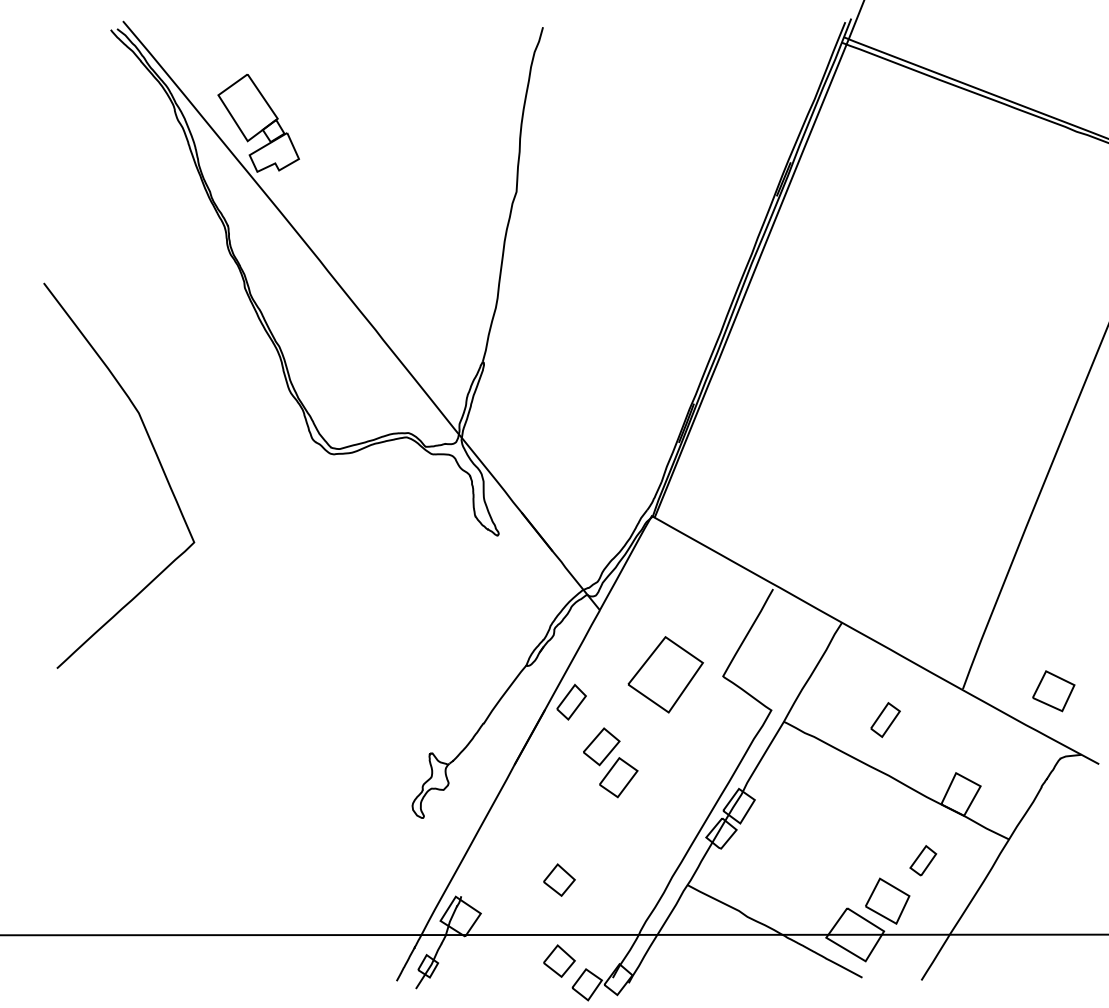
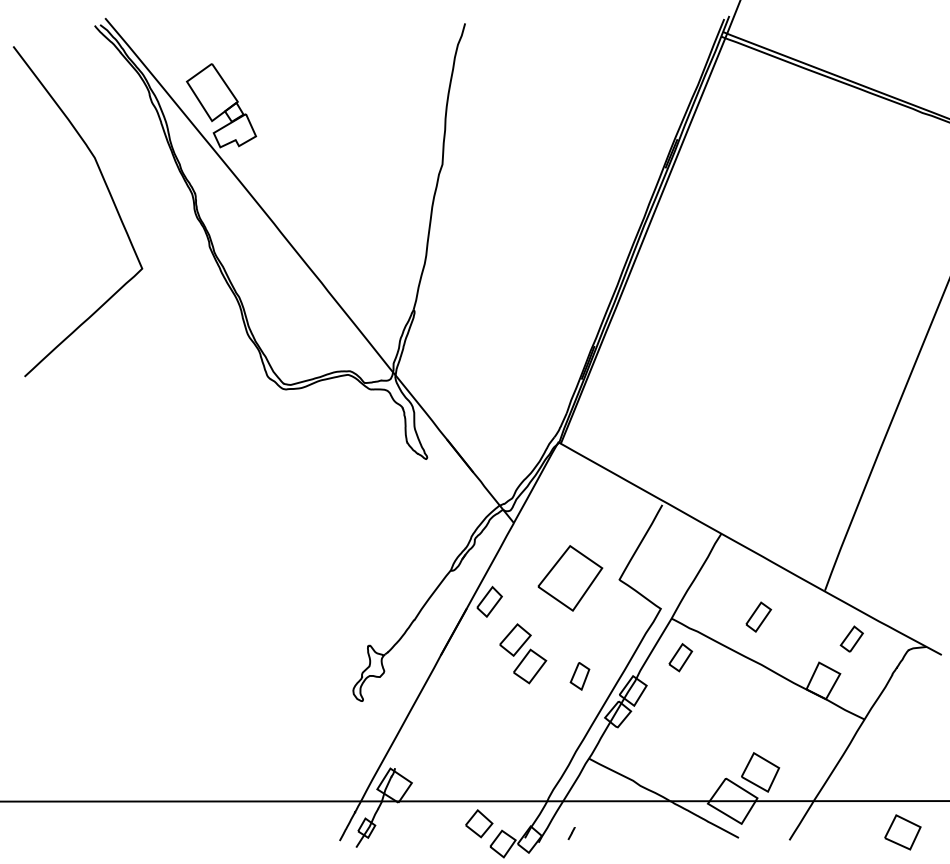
curve: (156, 457) -> (109, 195), moved
part: (1053, 691) -> (902, 832), moved
part: (794, 767) -> (680, 657), added
part: (676, 788) -> (579, 675), added
part: (923, 860) -> (852, 638), moved
part: (559, 879) -> (479, 753), removed
line: (666, 972) -> (570, 833), added

